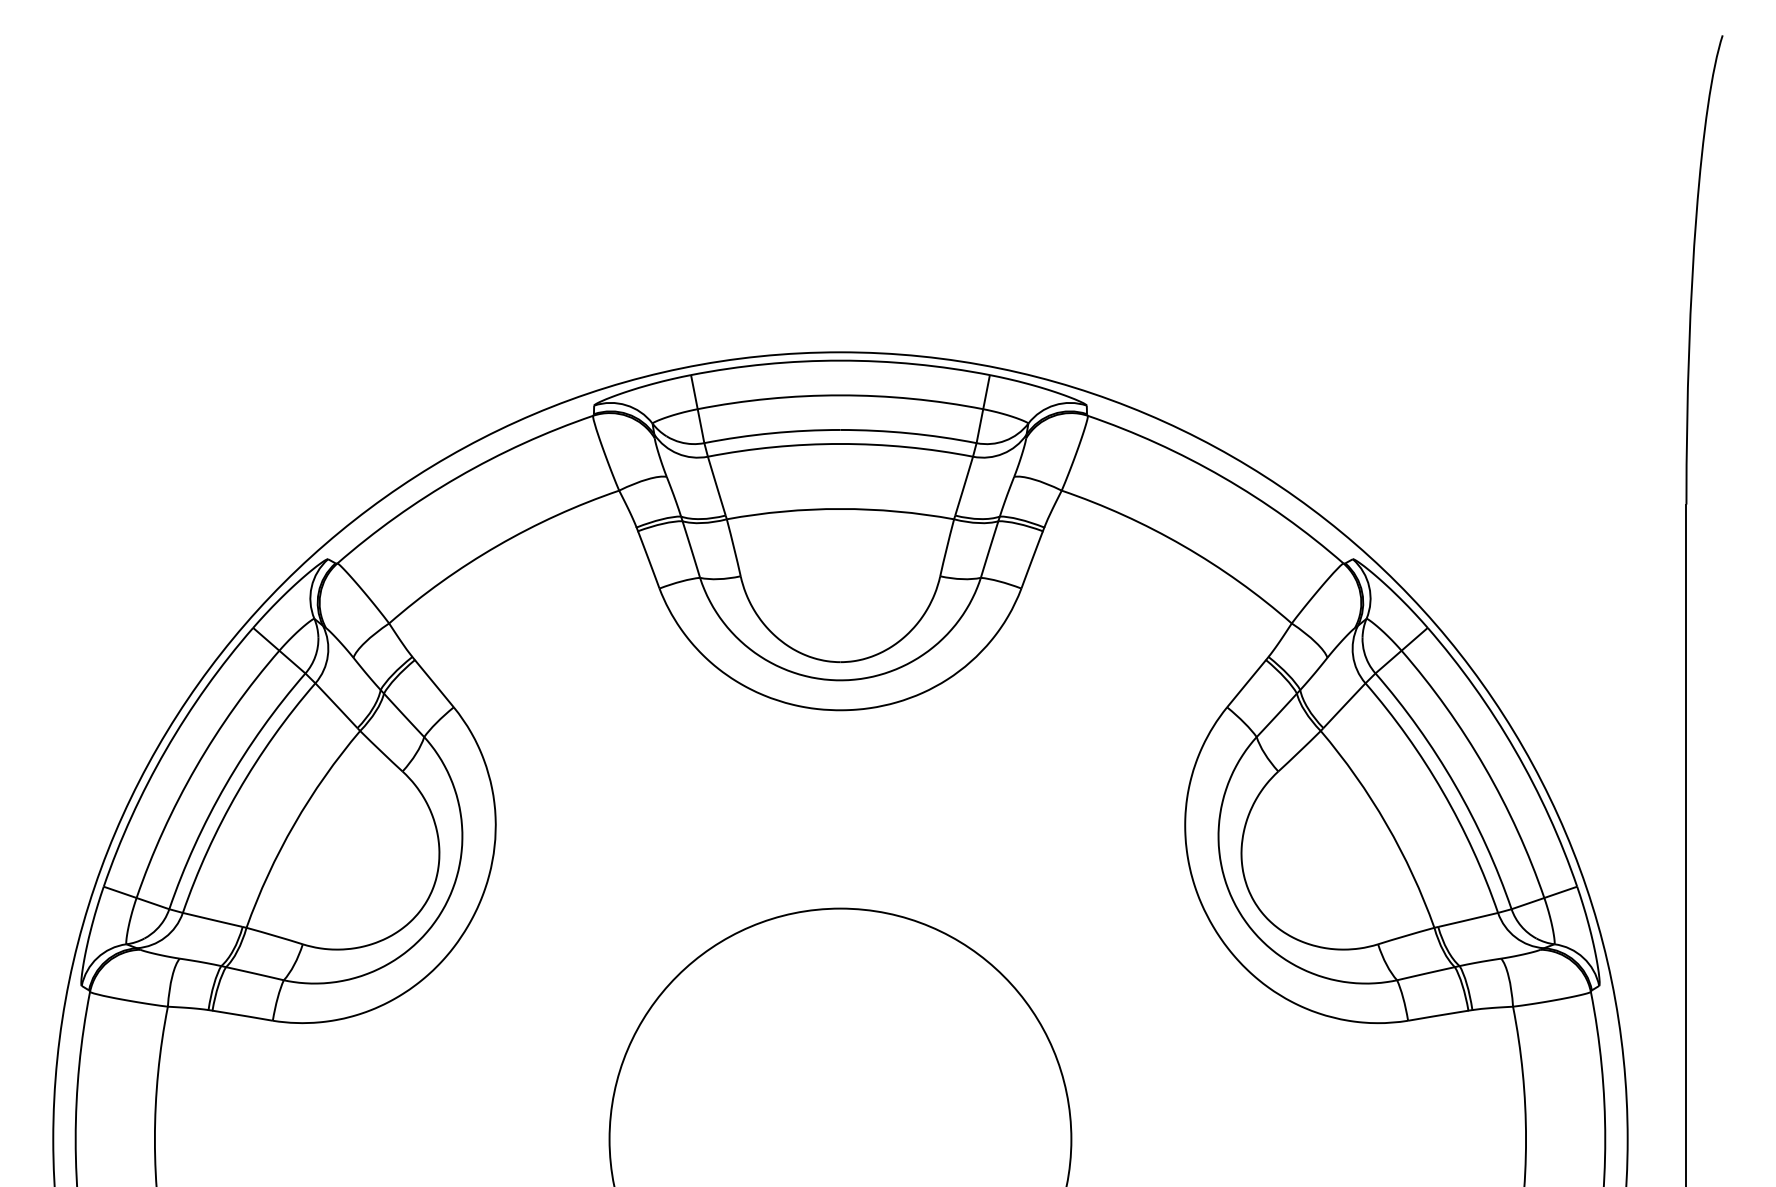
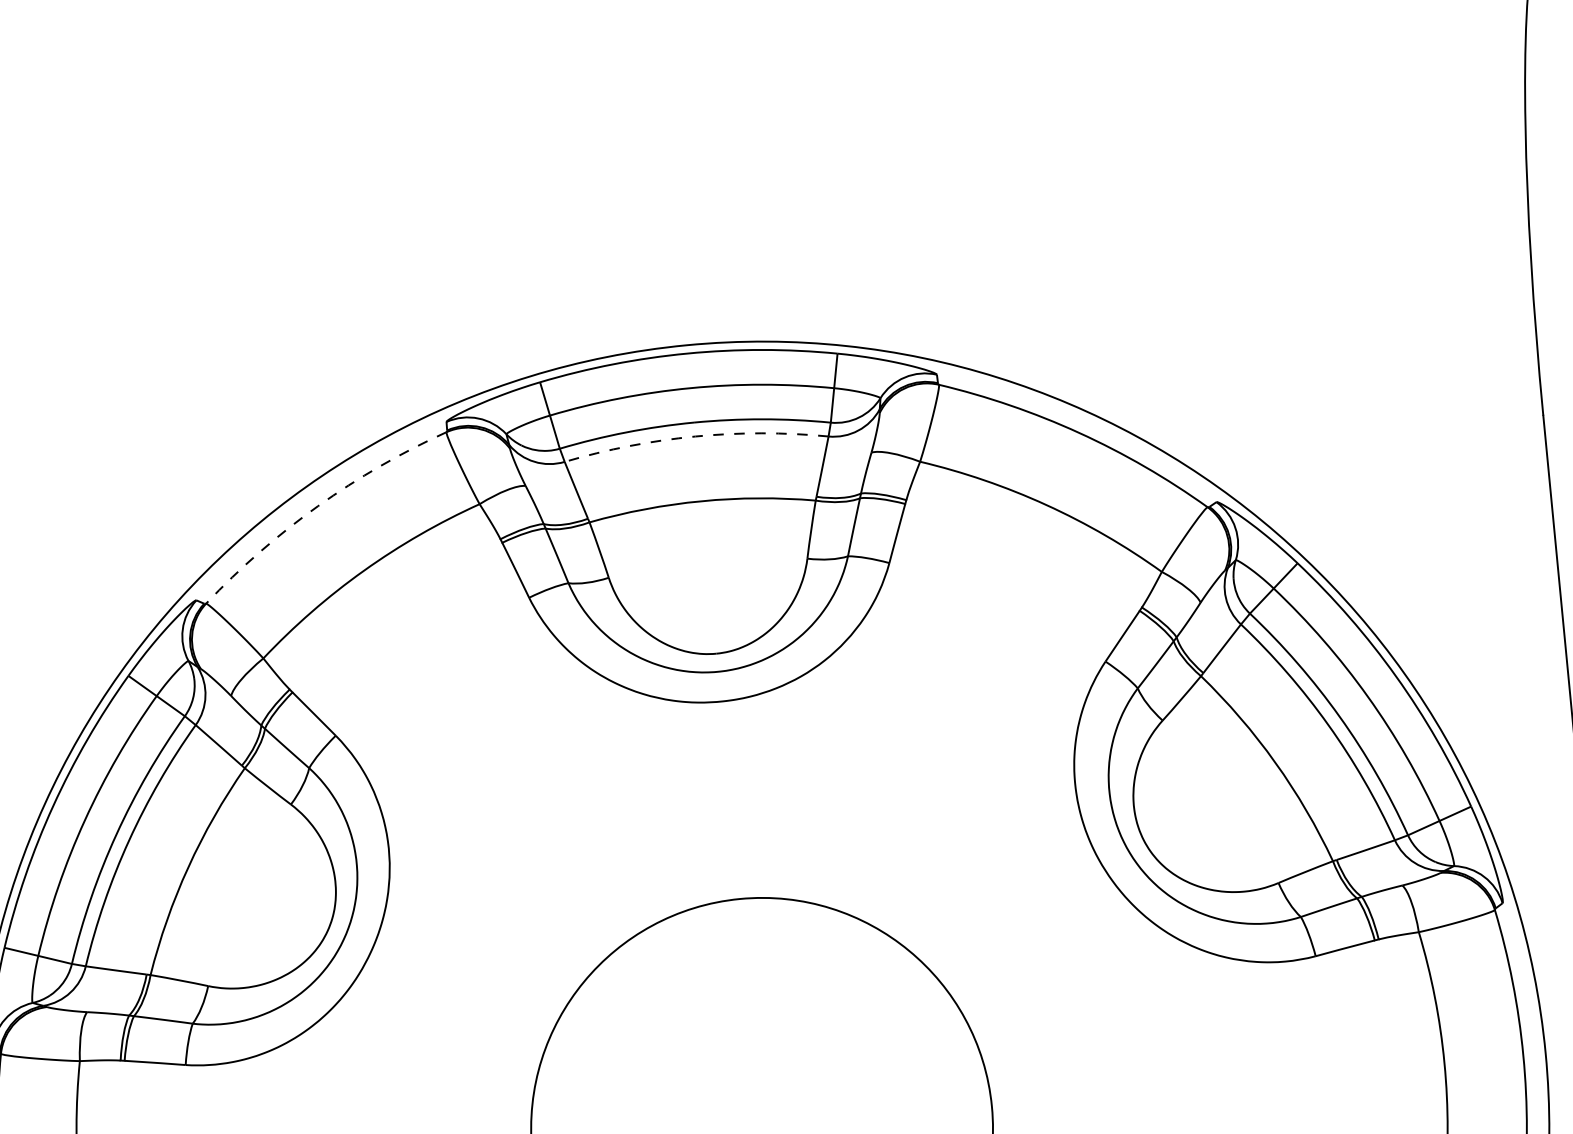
arc: (840, 443) -> (695, 436), solid -> dashed
arc: (458, 477) -> (318, 506), solid -> dashed

